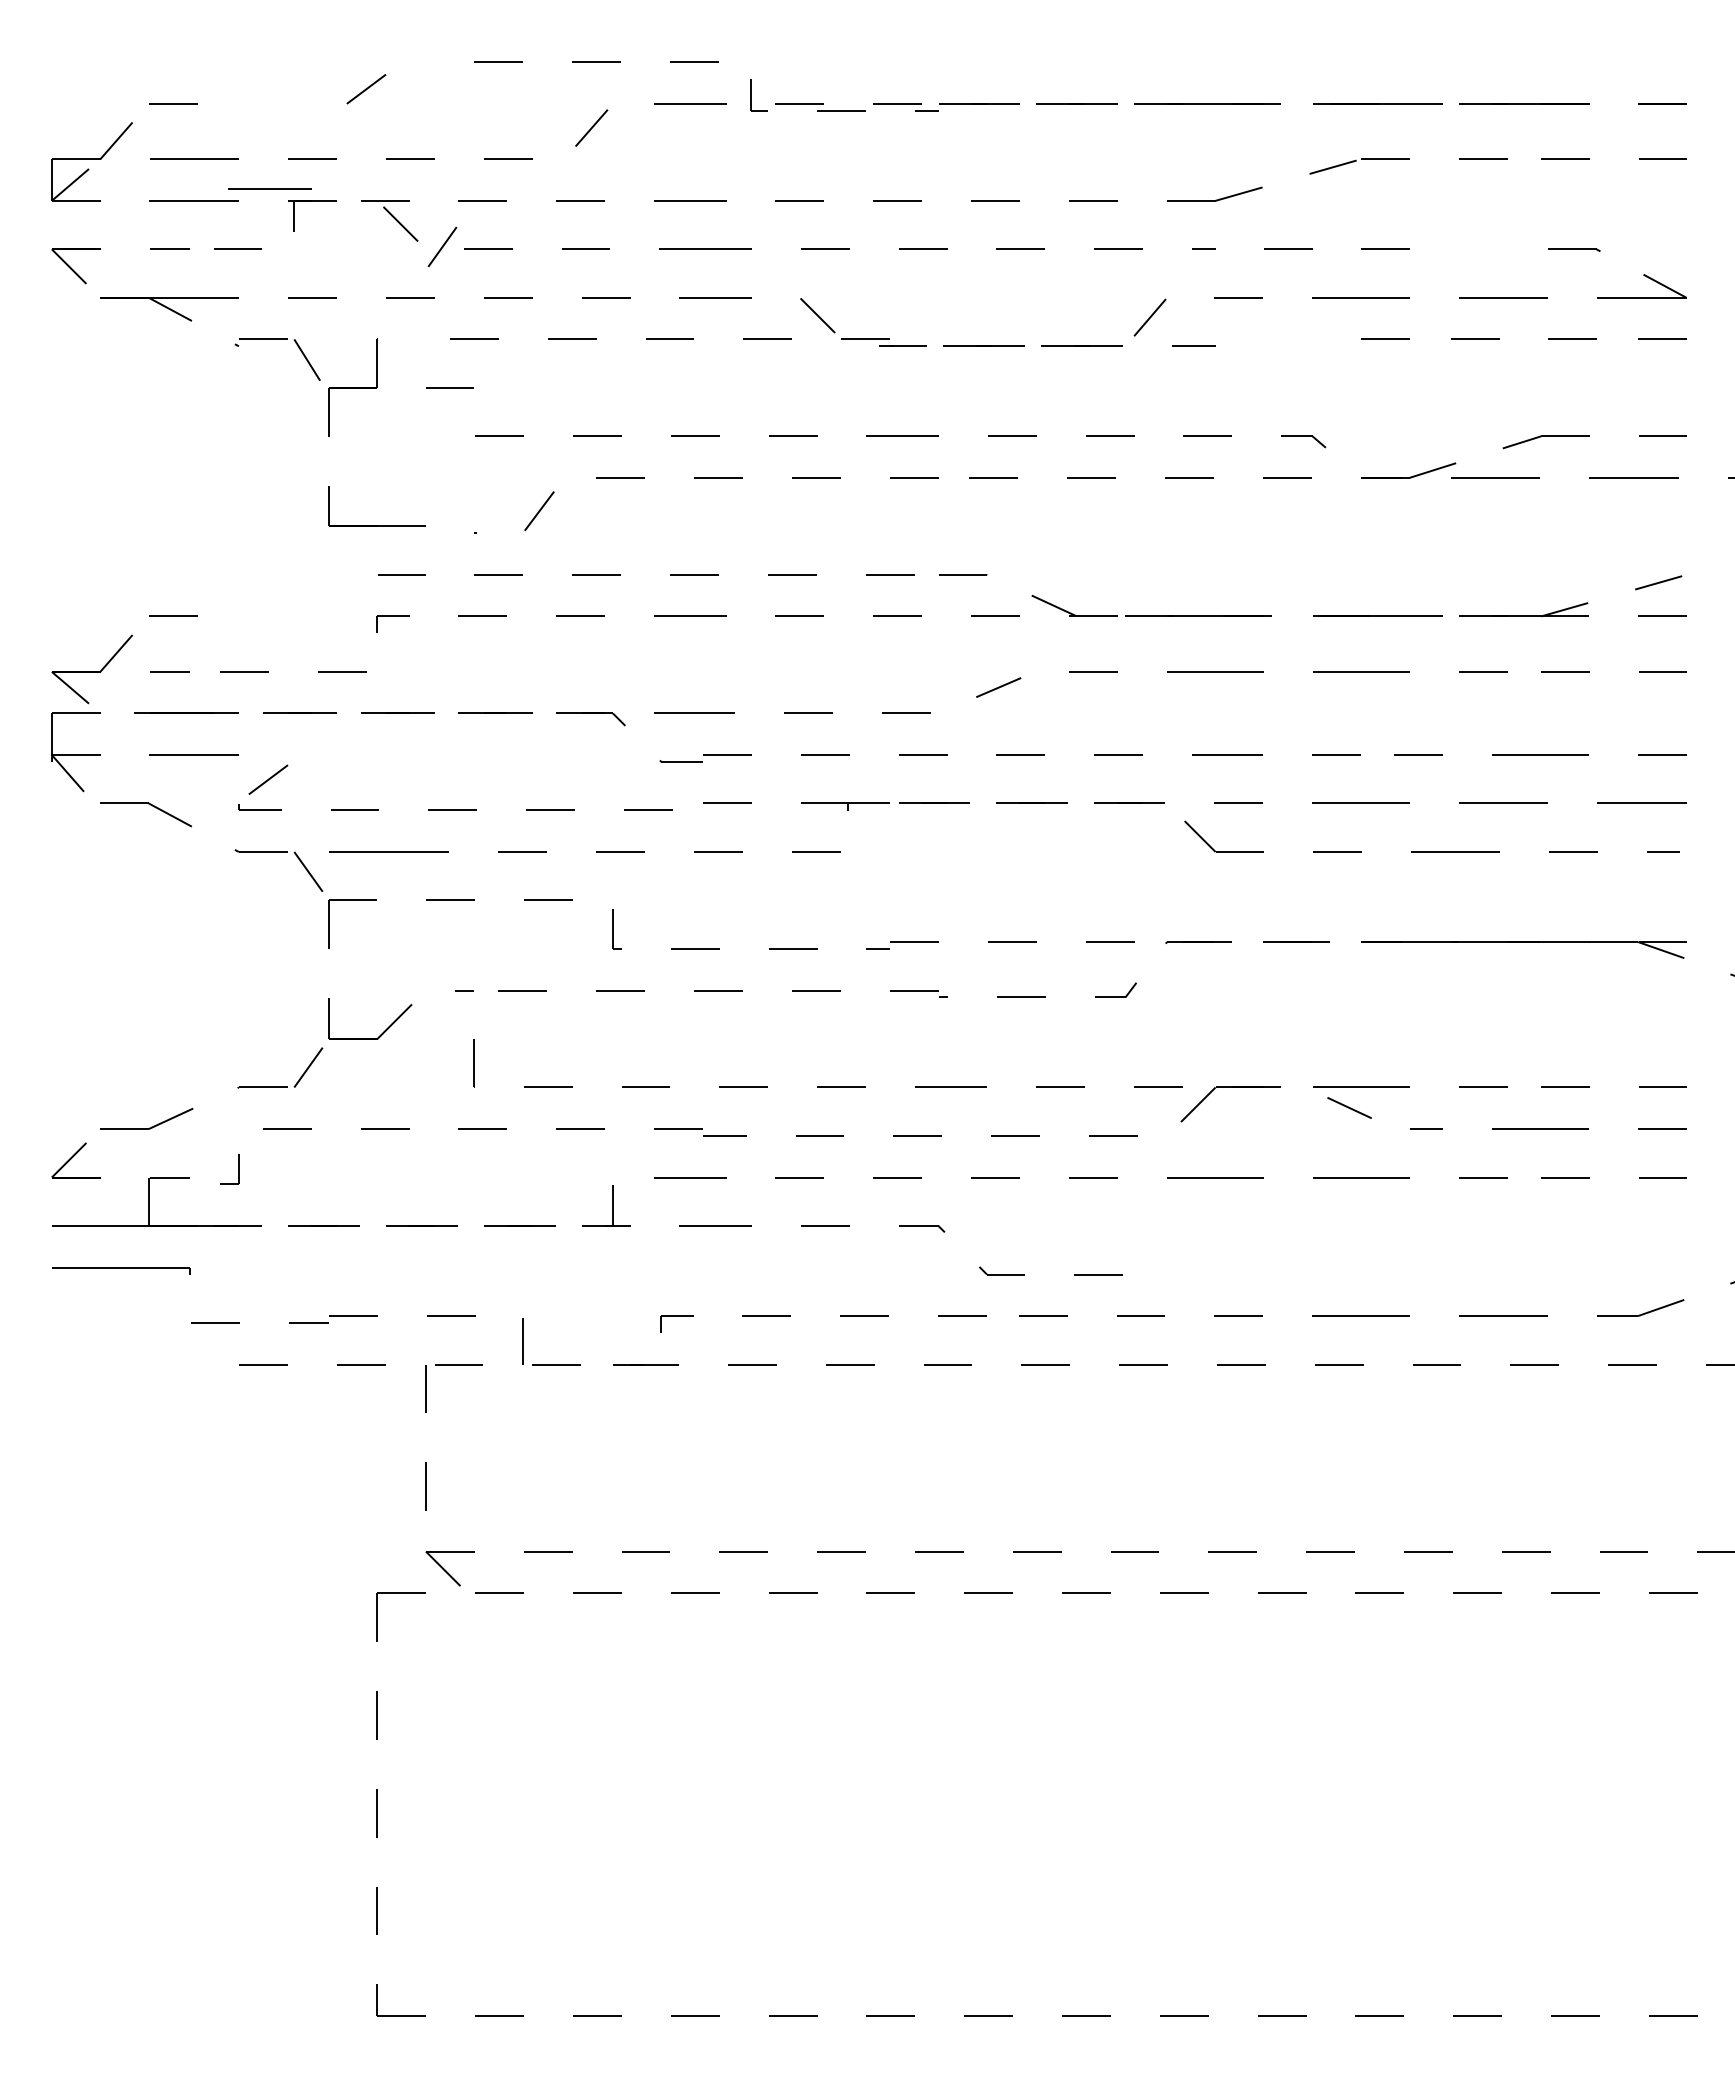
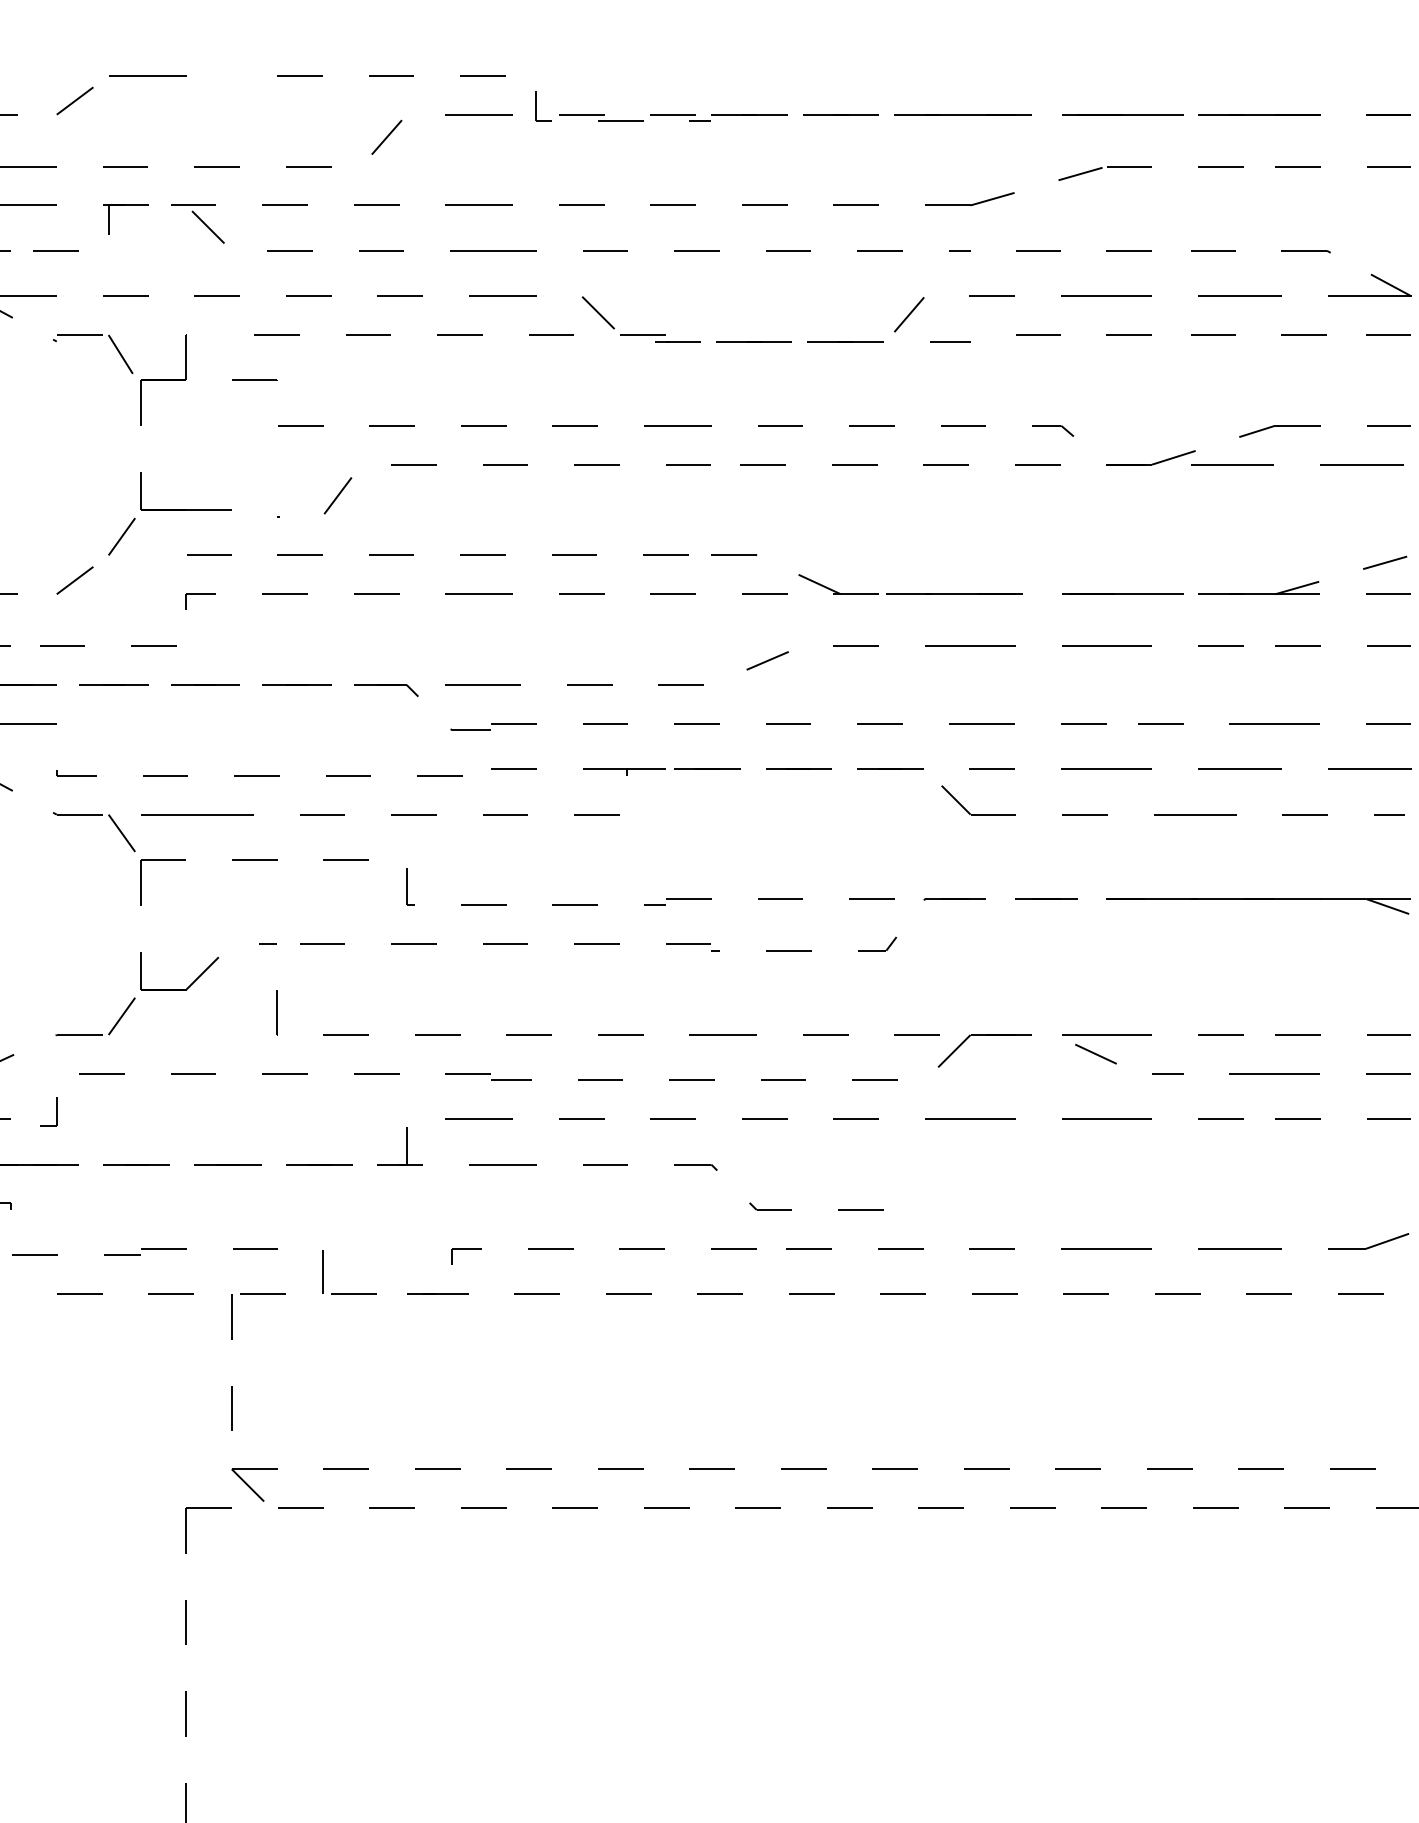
line: (366, 89) -> (75, 101), moved
line: (269, 188) -> (147, 75), moved
line: (442, 246) -> (121, 536), moved
line: (1475, 248) -> (1213, 250), added
line: (1288, 338) -> (1038, 334), added
line: (268, 779) -> (75, 580), moved

